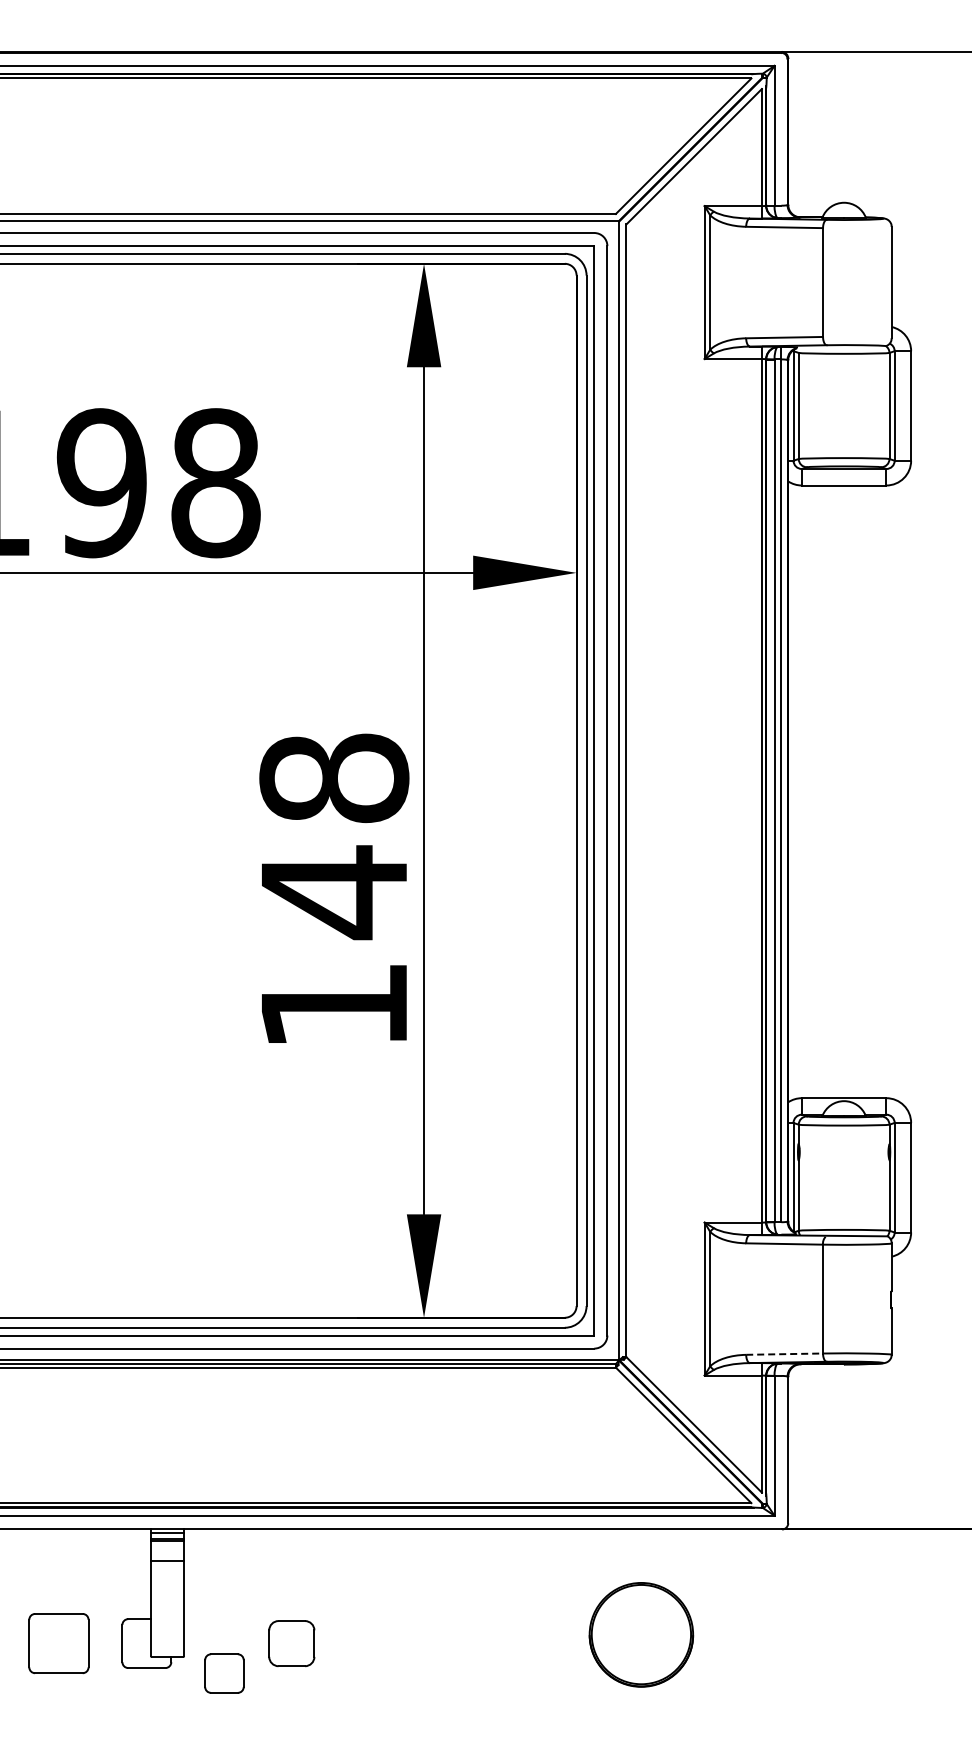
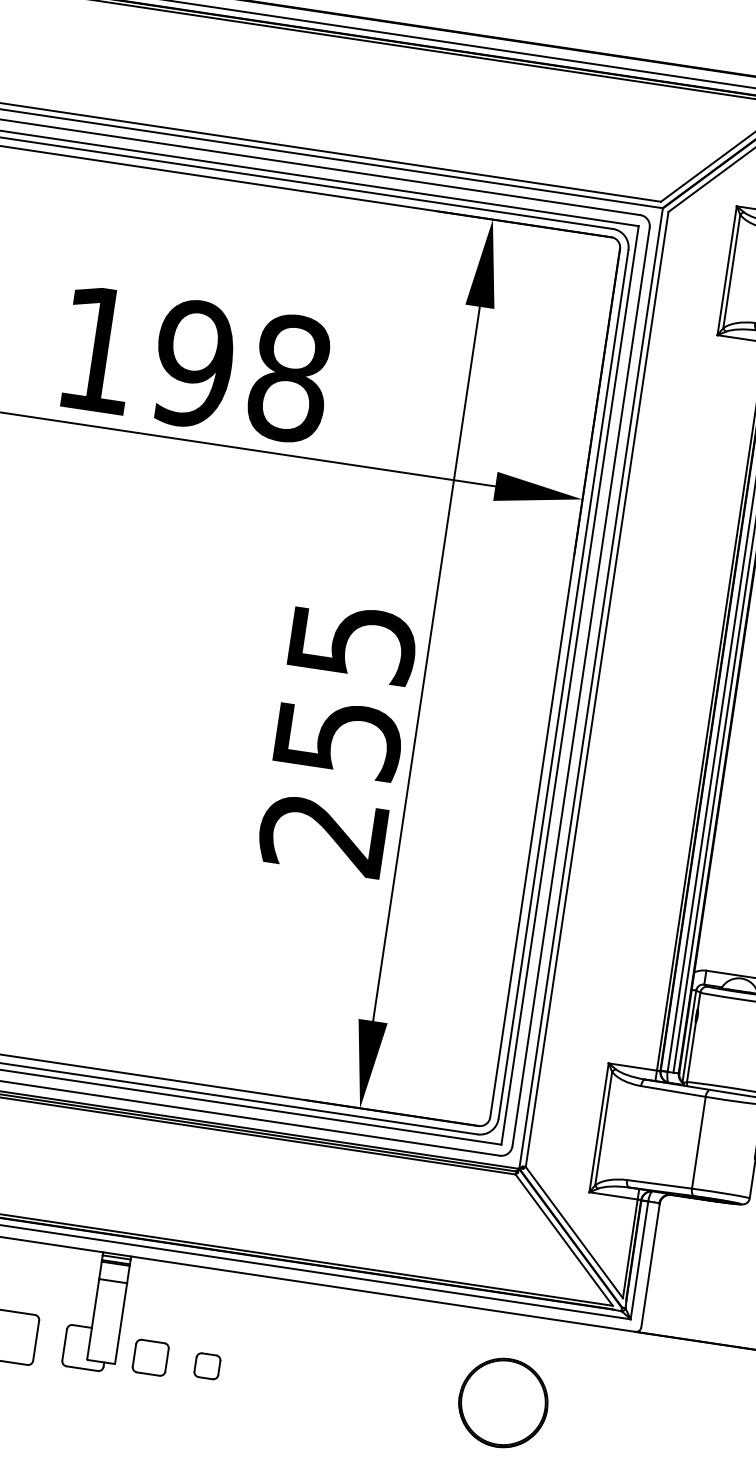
text: (334, 891) -> (338, 737), 148 -> 255
line: (785, 1354) -> (660, 1184), dashed -> solid
part: (291, 1643) -> (207, 1366), size x0.62
part: (224, 1673) -> (150, 1357), moved

